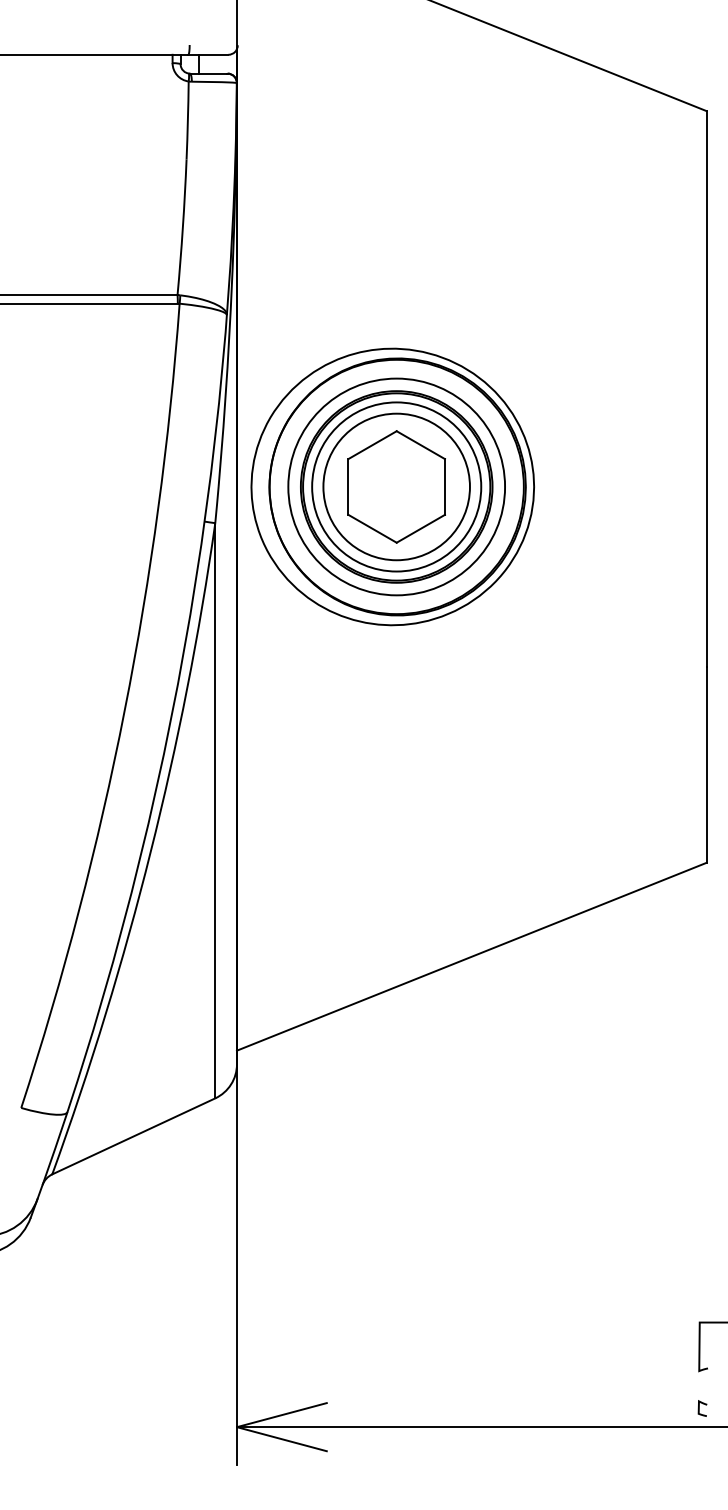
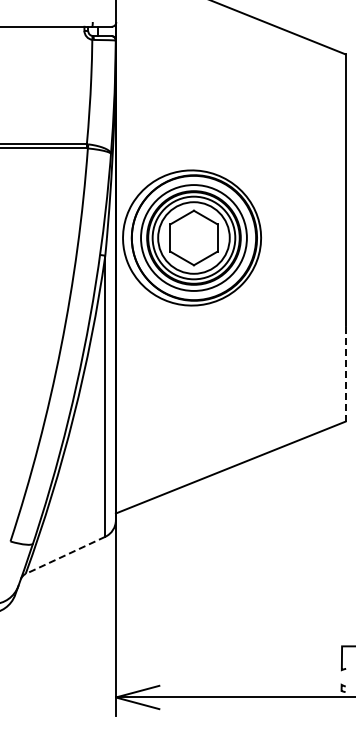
line: (706, 764) -> (345, 373), solid -> dashed
line: (133, 1136) -> (65, 555), solid -> dashed

